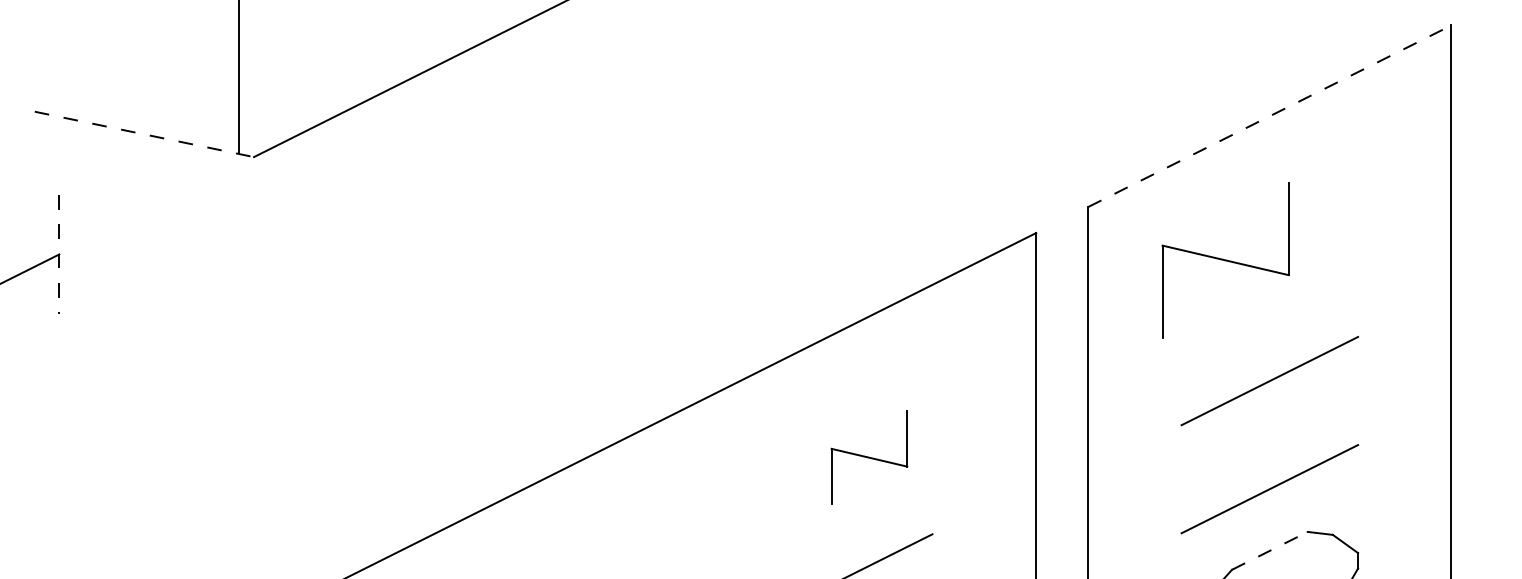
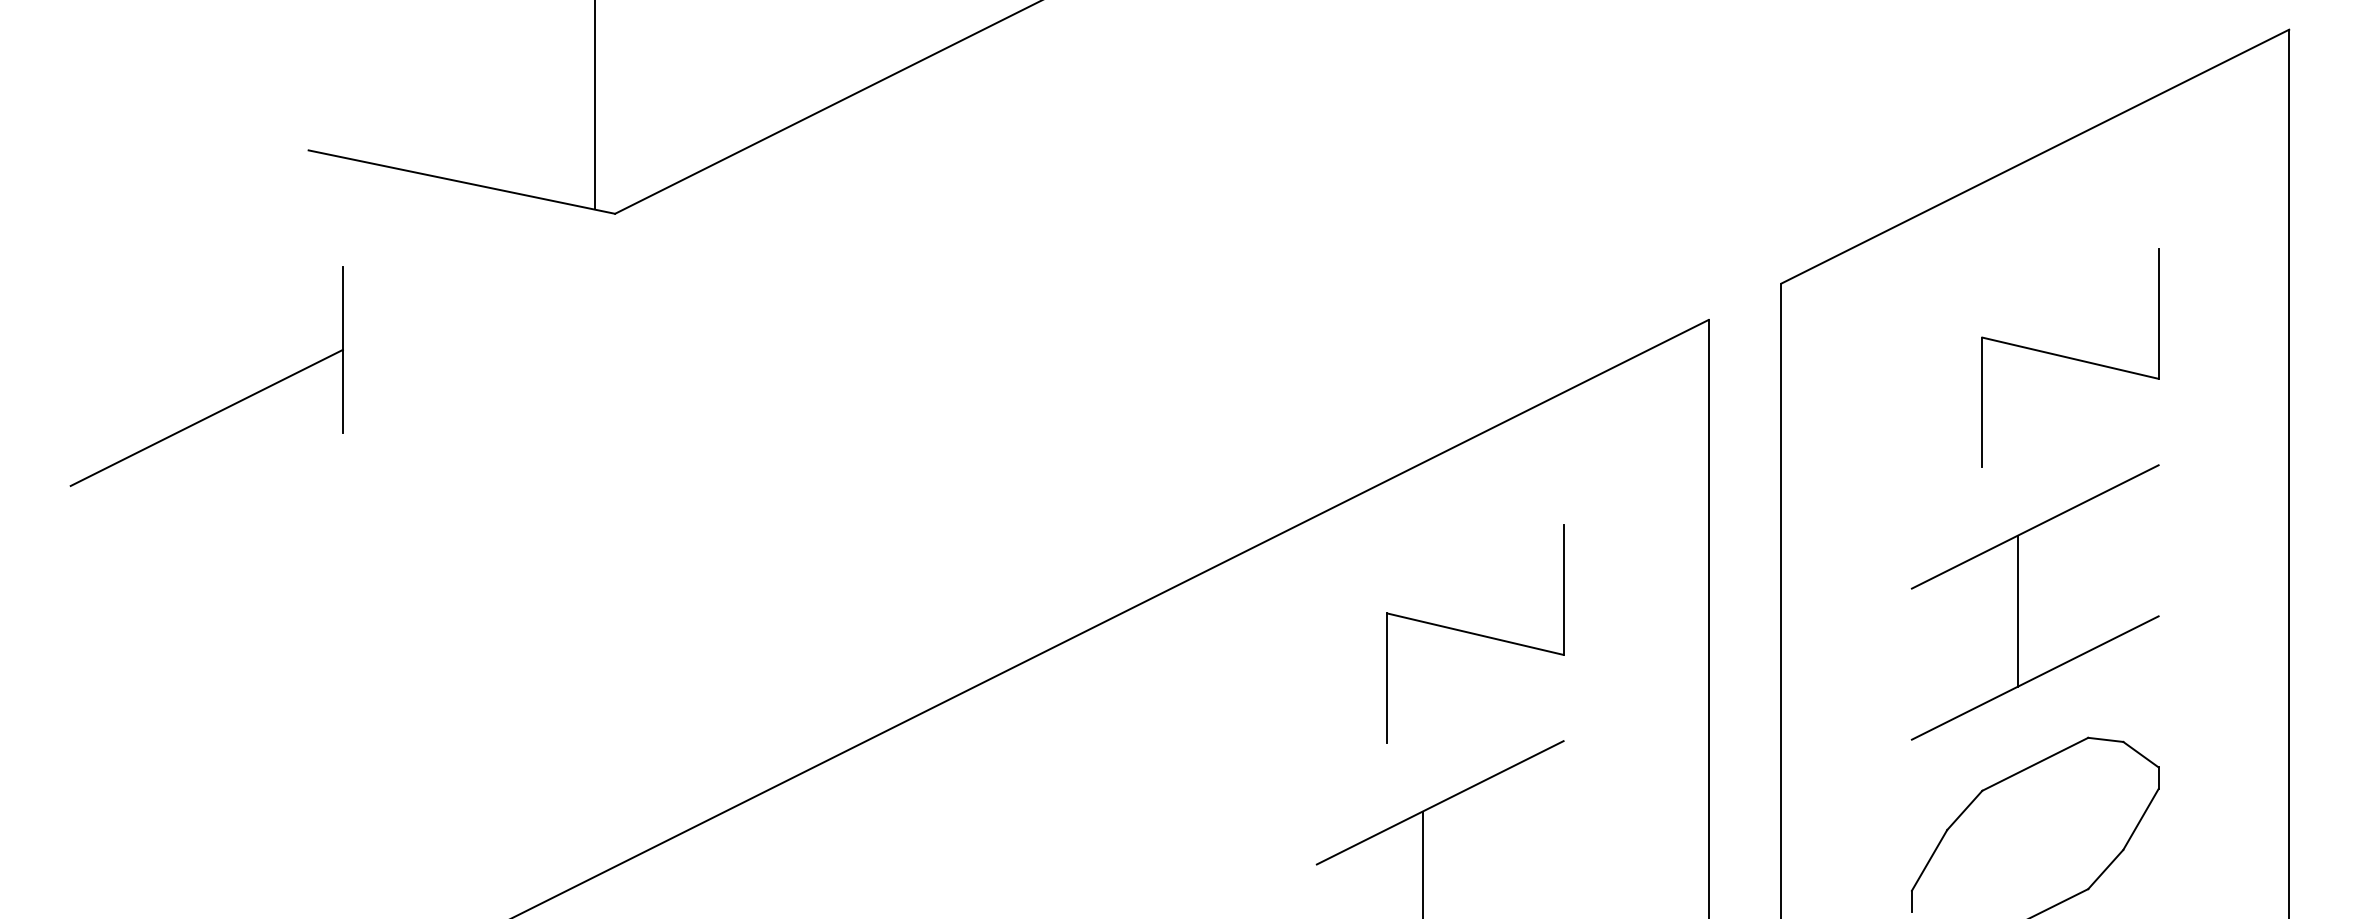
line: (1270, 116) -> (2035, 156), dashed -> solid
line: (144, 134) -> (462, 182), dashed -> solid
line: (59, 254) -> (342, 350), dashed -> solid
part: (1225, 259) -> (2070, 357), moved
line: (1257, 440) -> (2017, 610), added
part: (869, 457) -> (1475, 633), size x1.67
line: (1270, 551) -> (2035, 764), dashed -> solid

